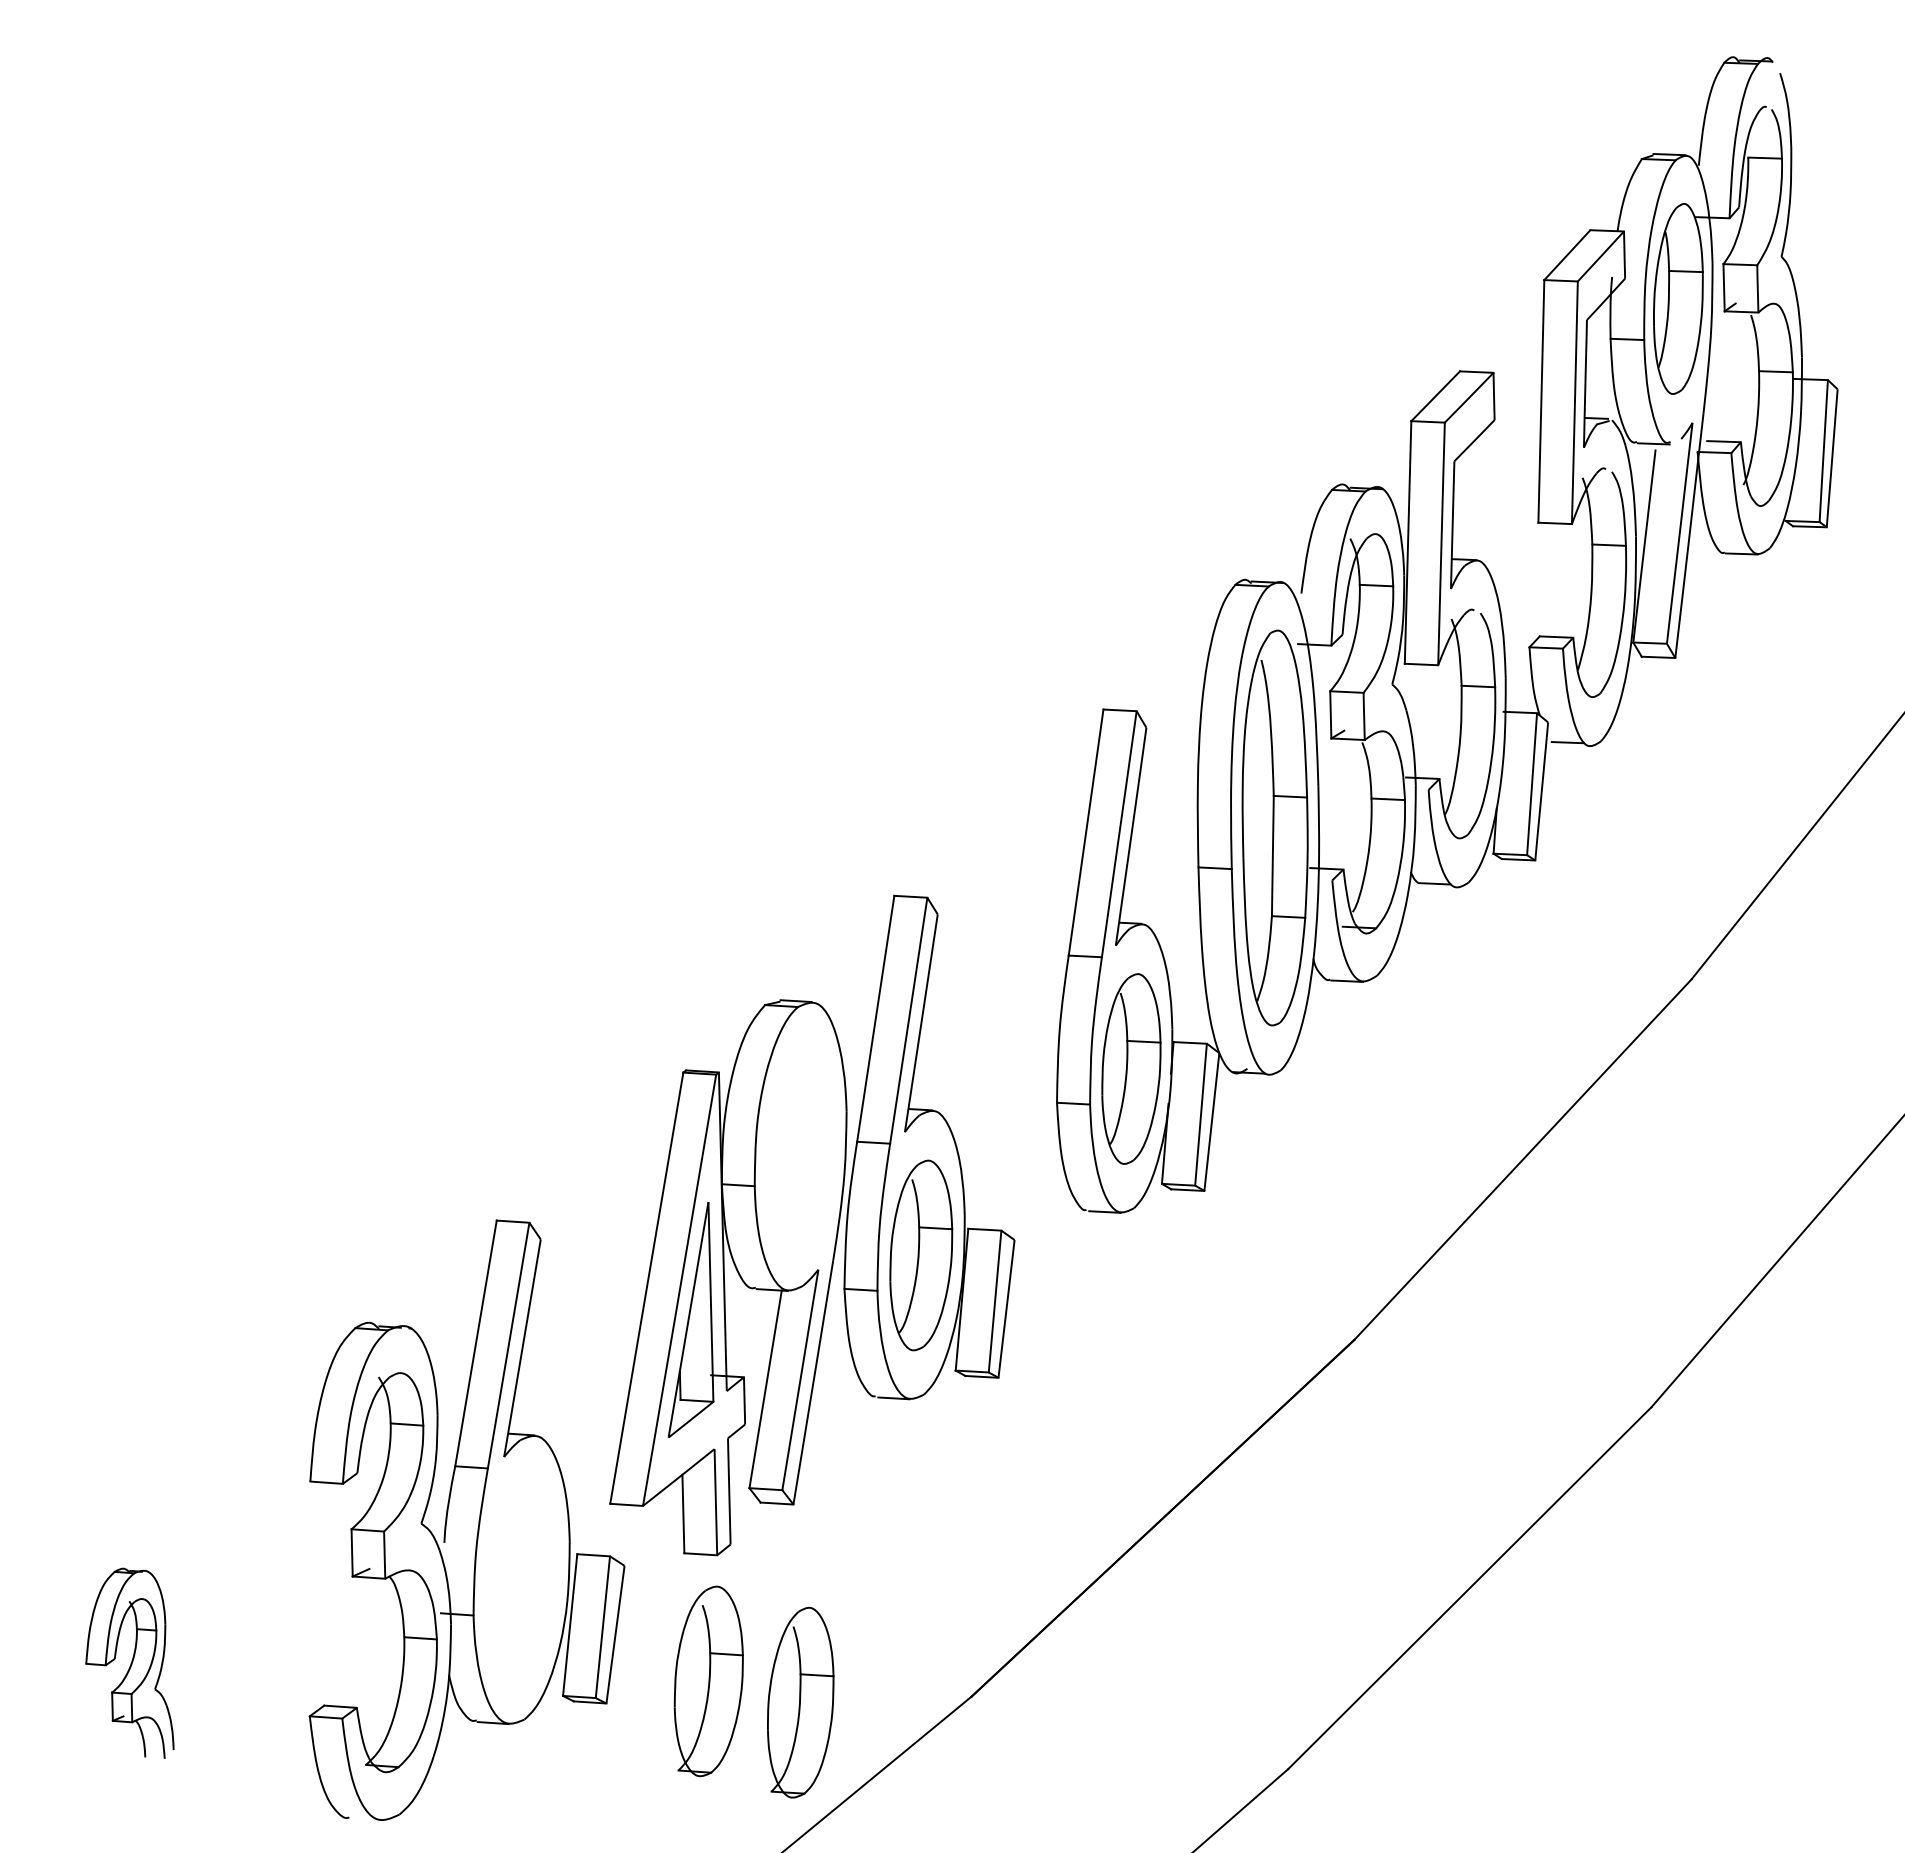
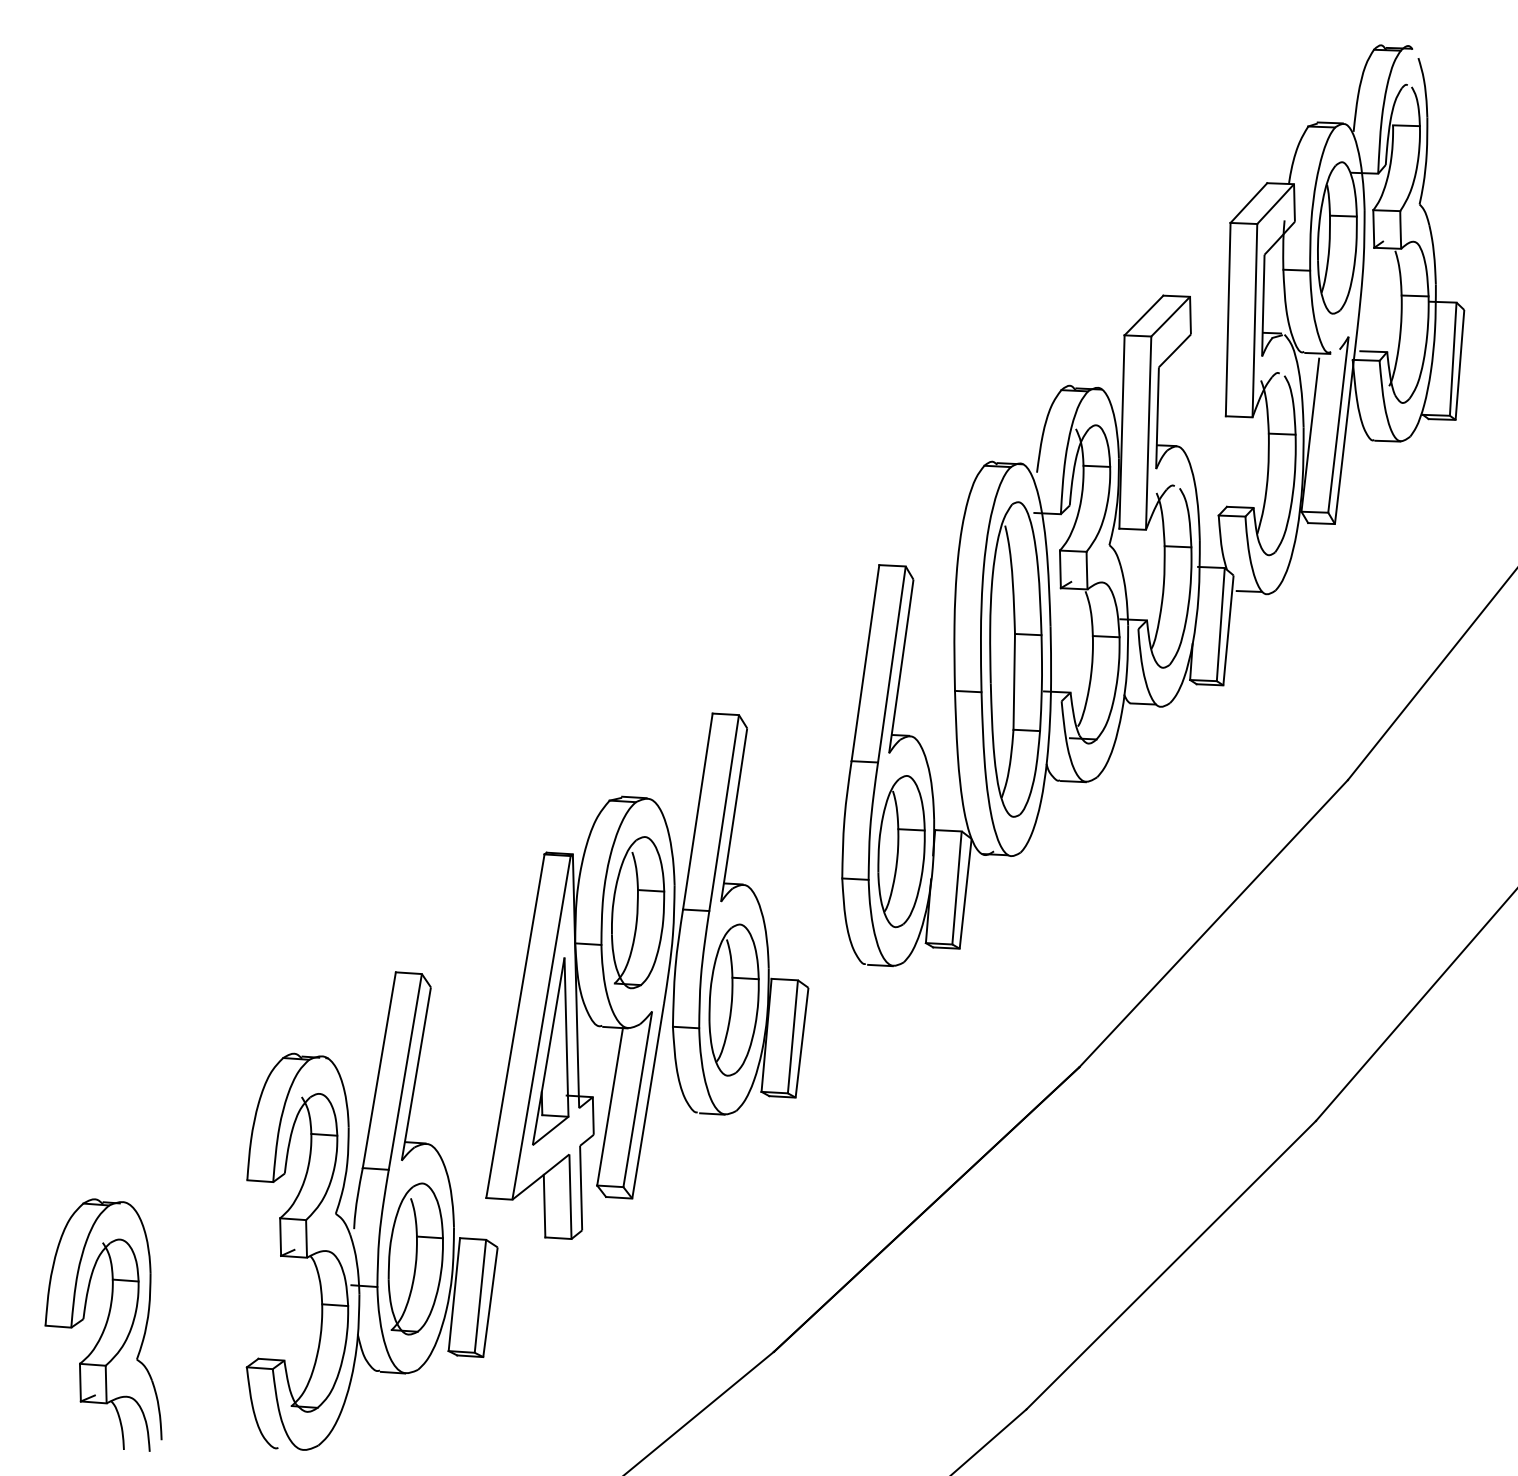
part: (129, 1663) -> (103, 1325), size x1.67
part: (708, 1681) -> (415, 1259), moved
part: (800, 1702) -> (637, 912), moved

